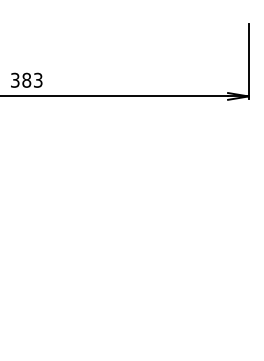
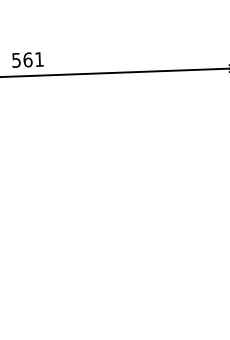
text: (26, 79) -> (27, 59), 383 -> 561

